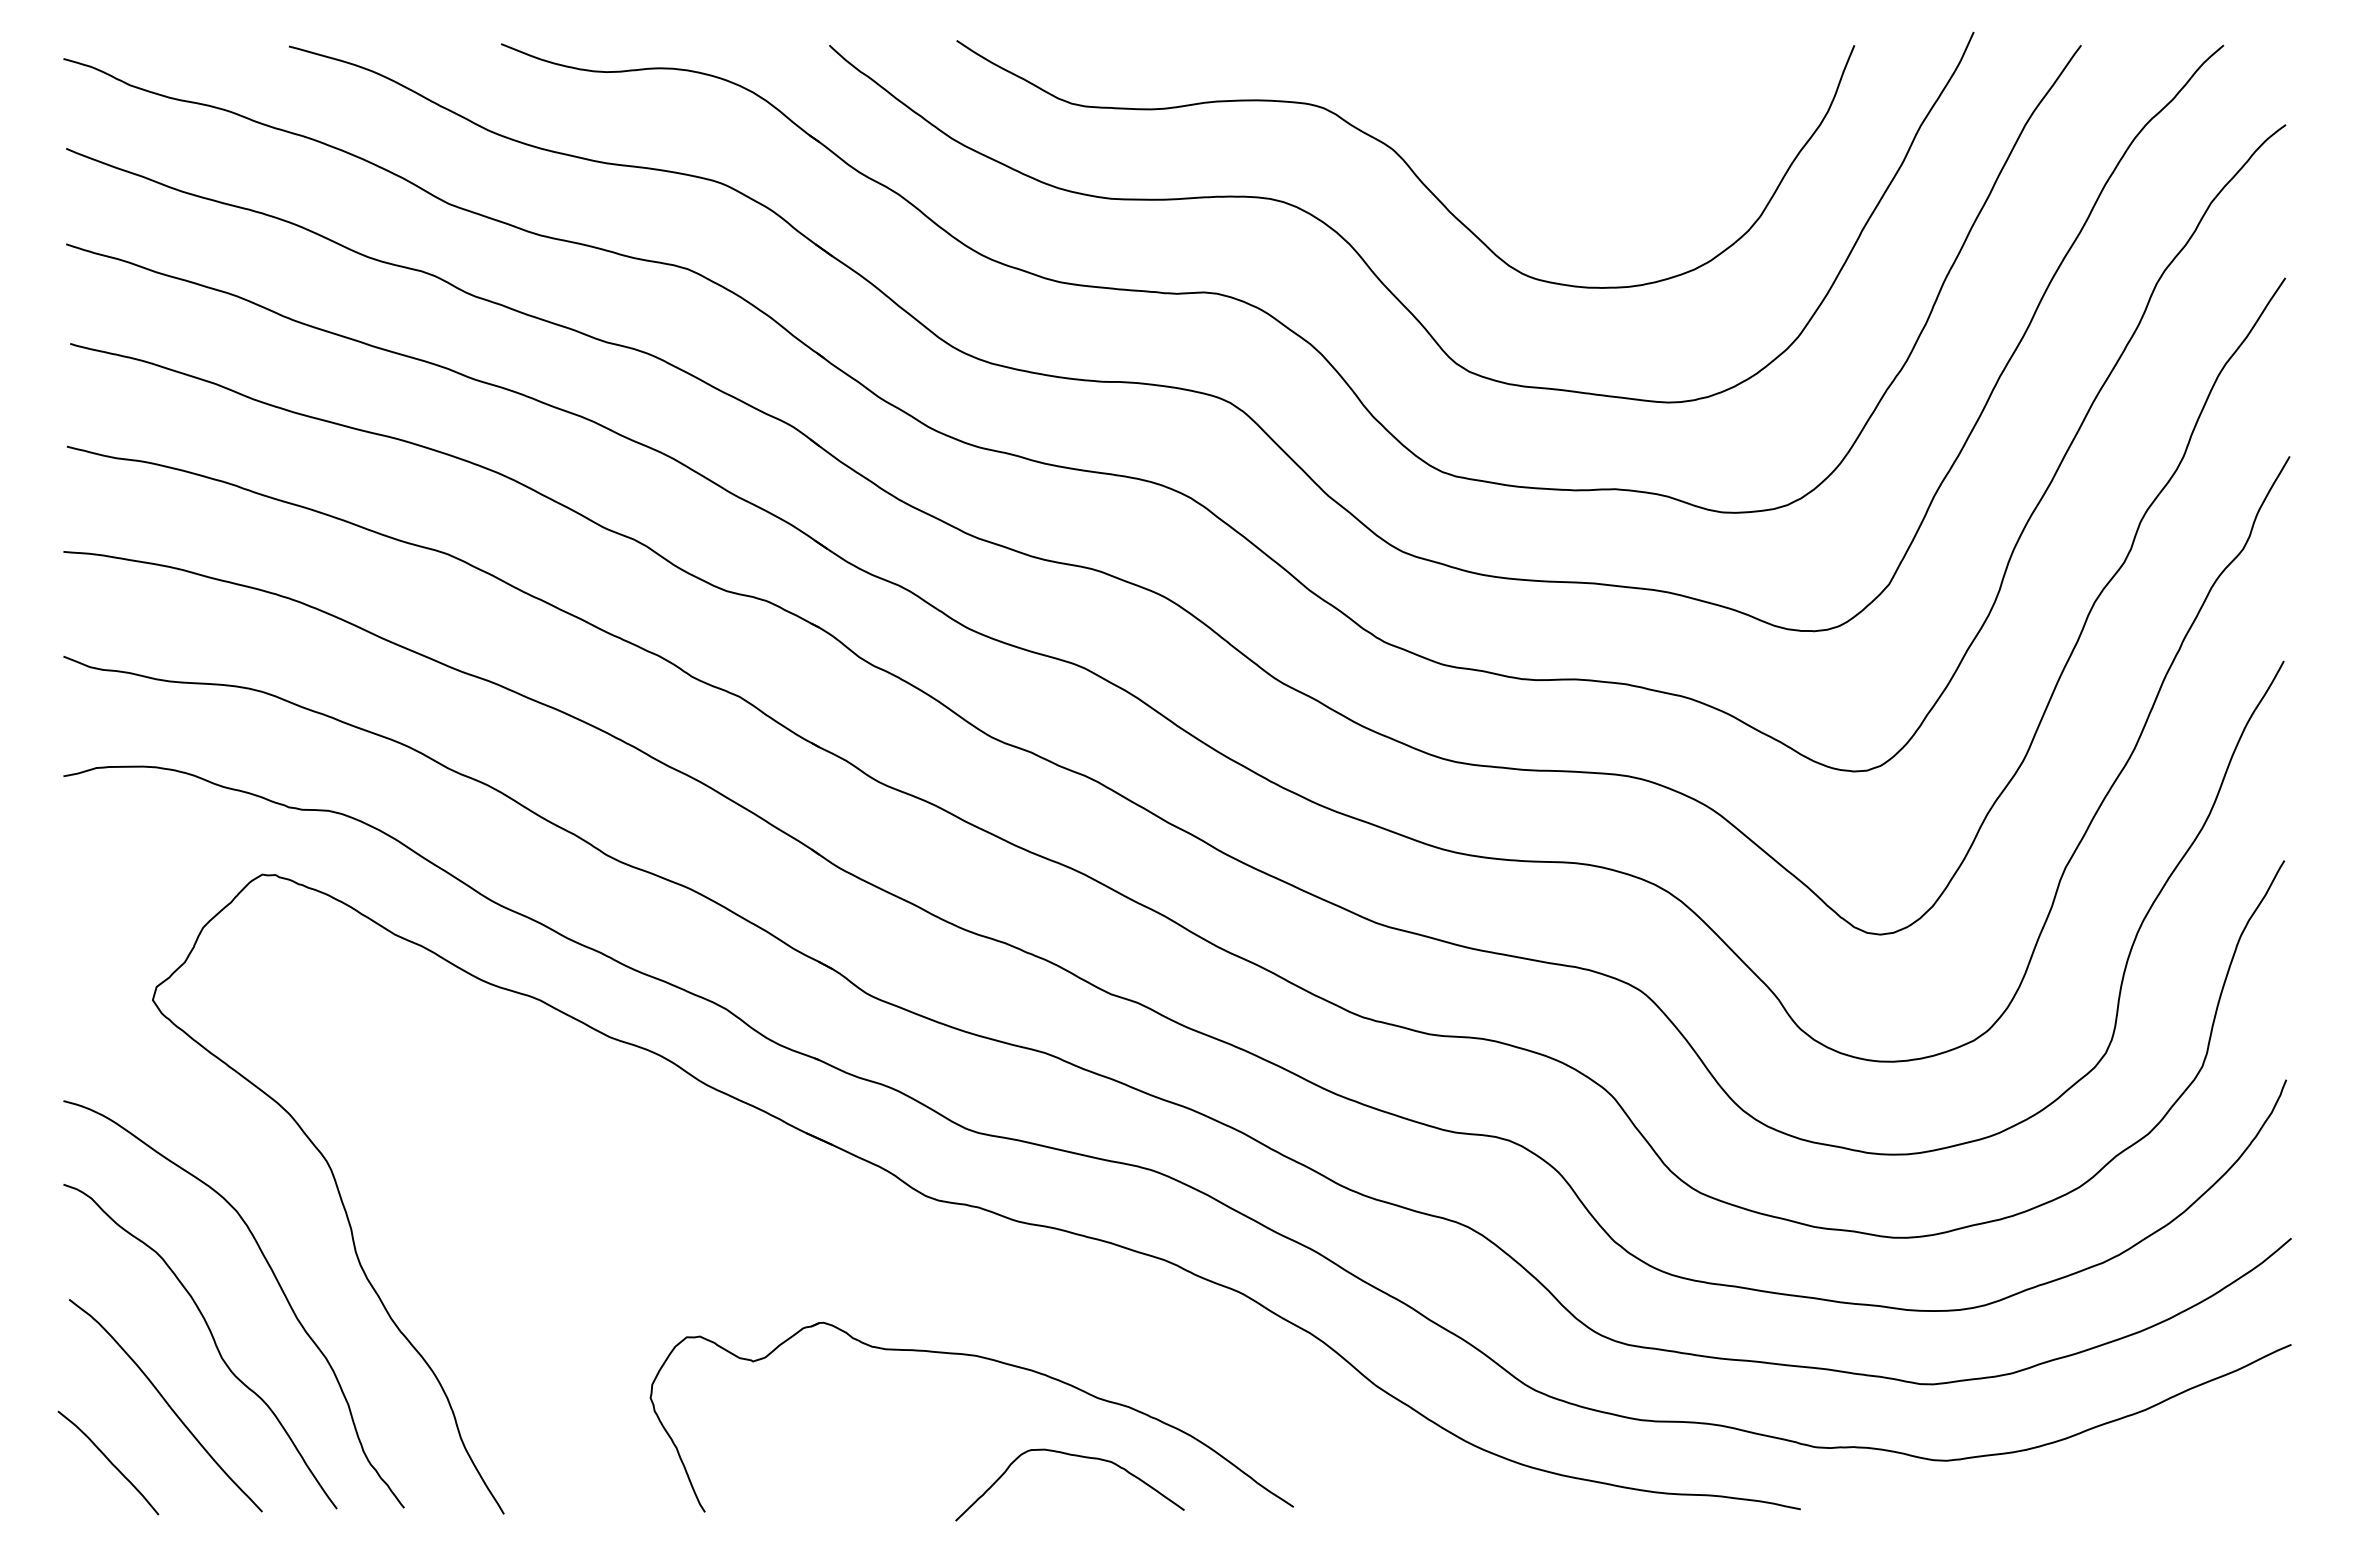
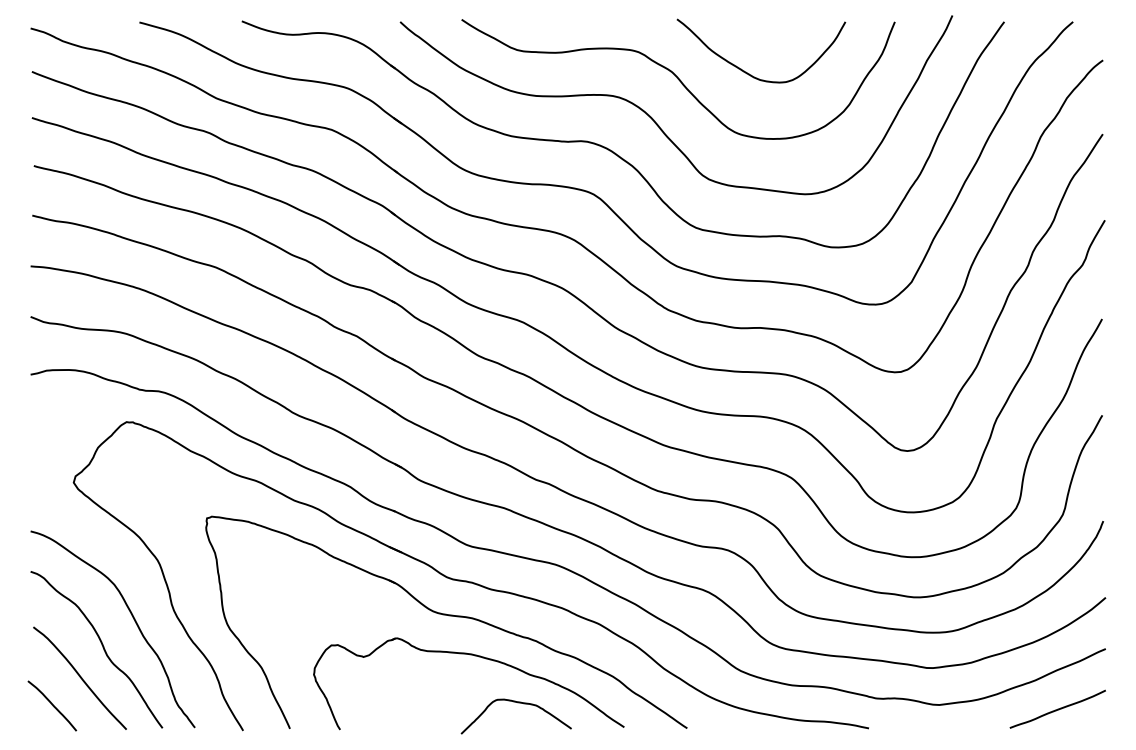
curve: (1546, 148) -> (746, 71), added
part: (925, 1287) -> (446, 621), added
curve: (2191, 1468) -> (1057, 708), added

